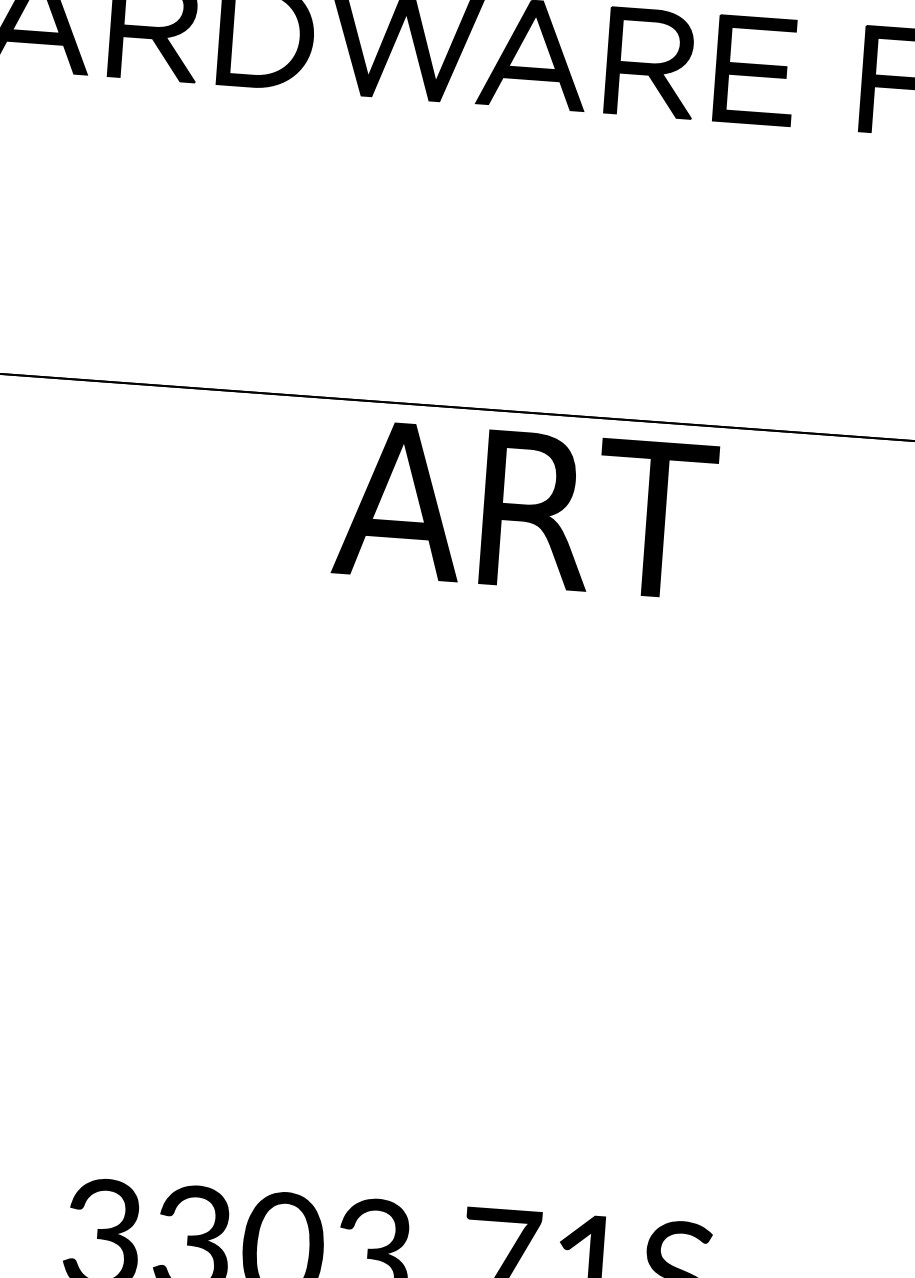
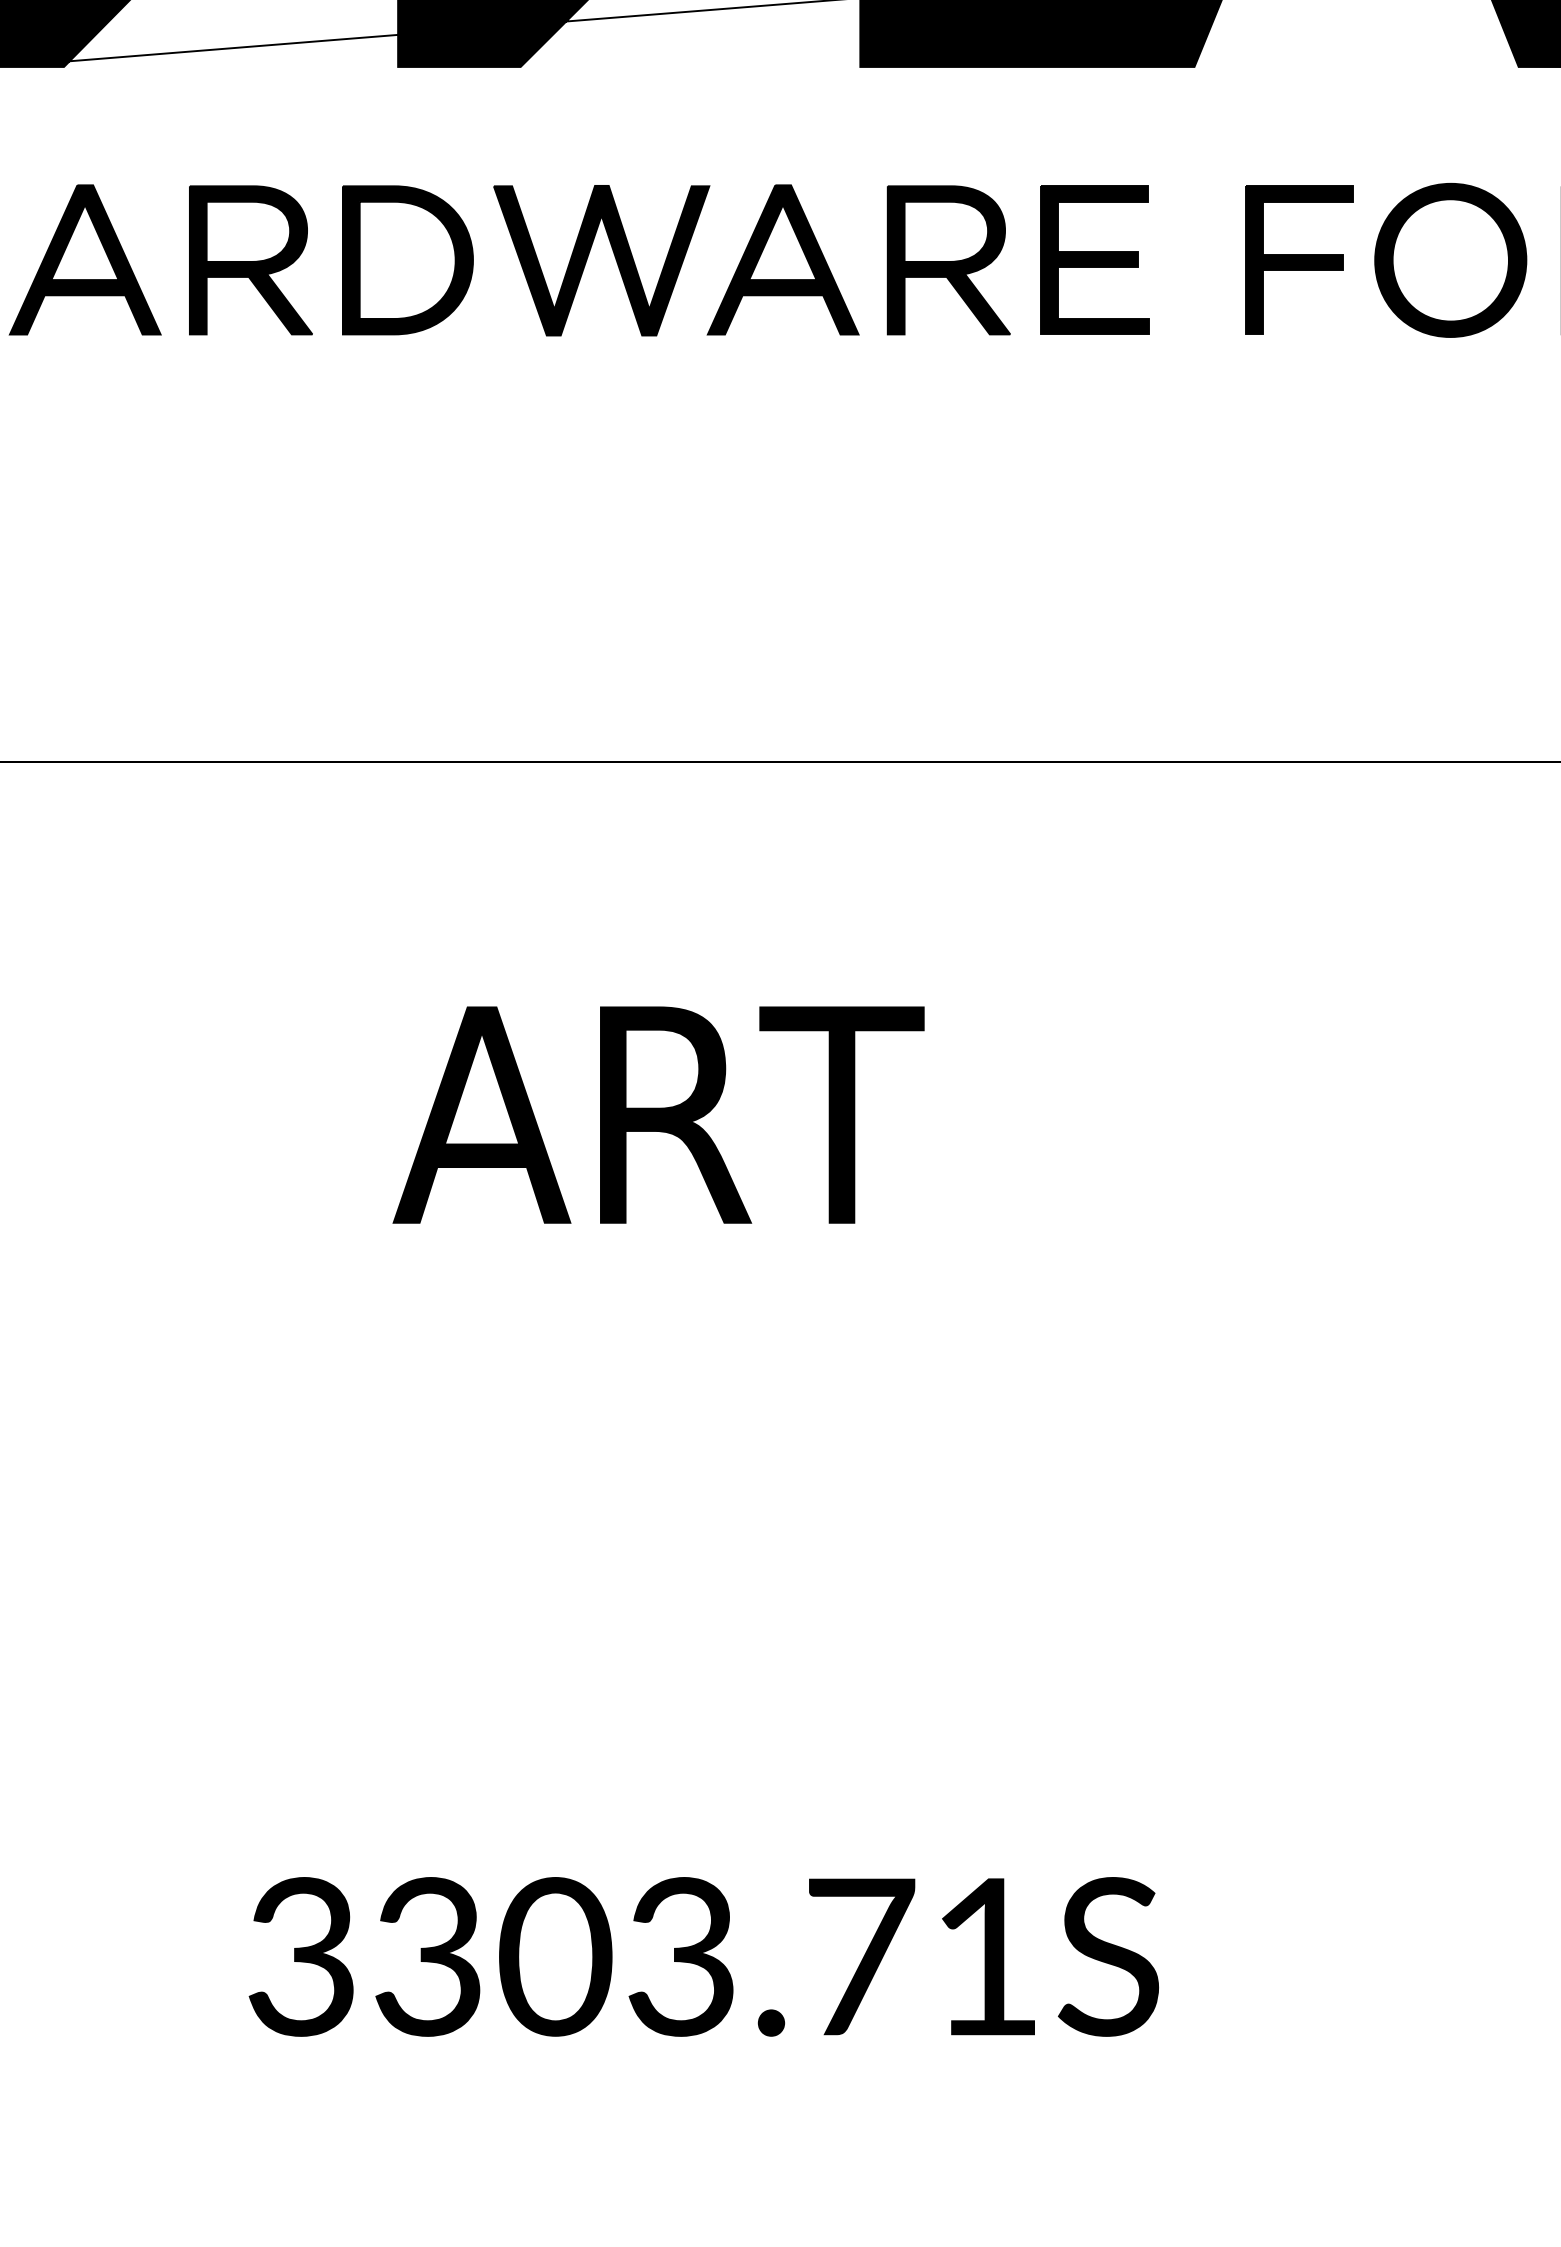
text: (525, 509) -> (658, 1114), moved

